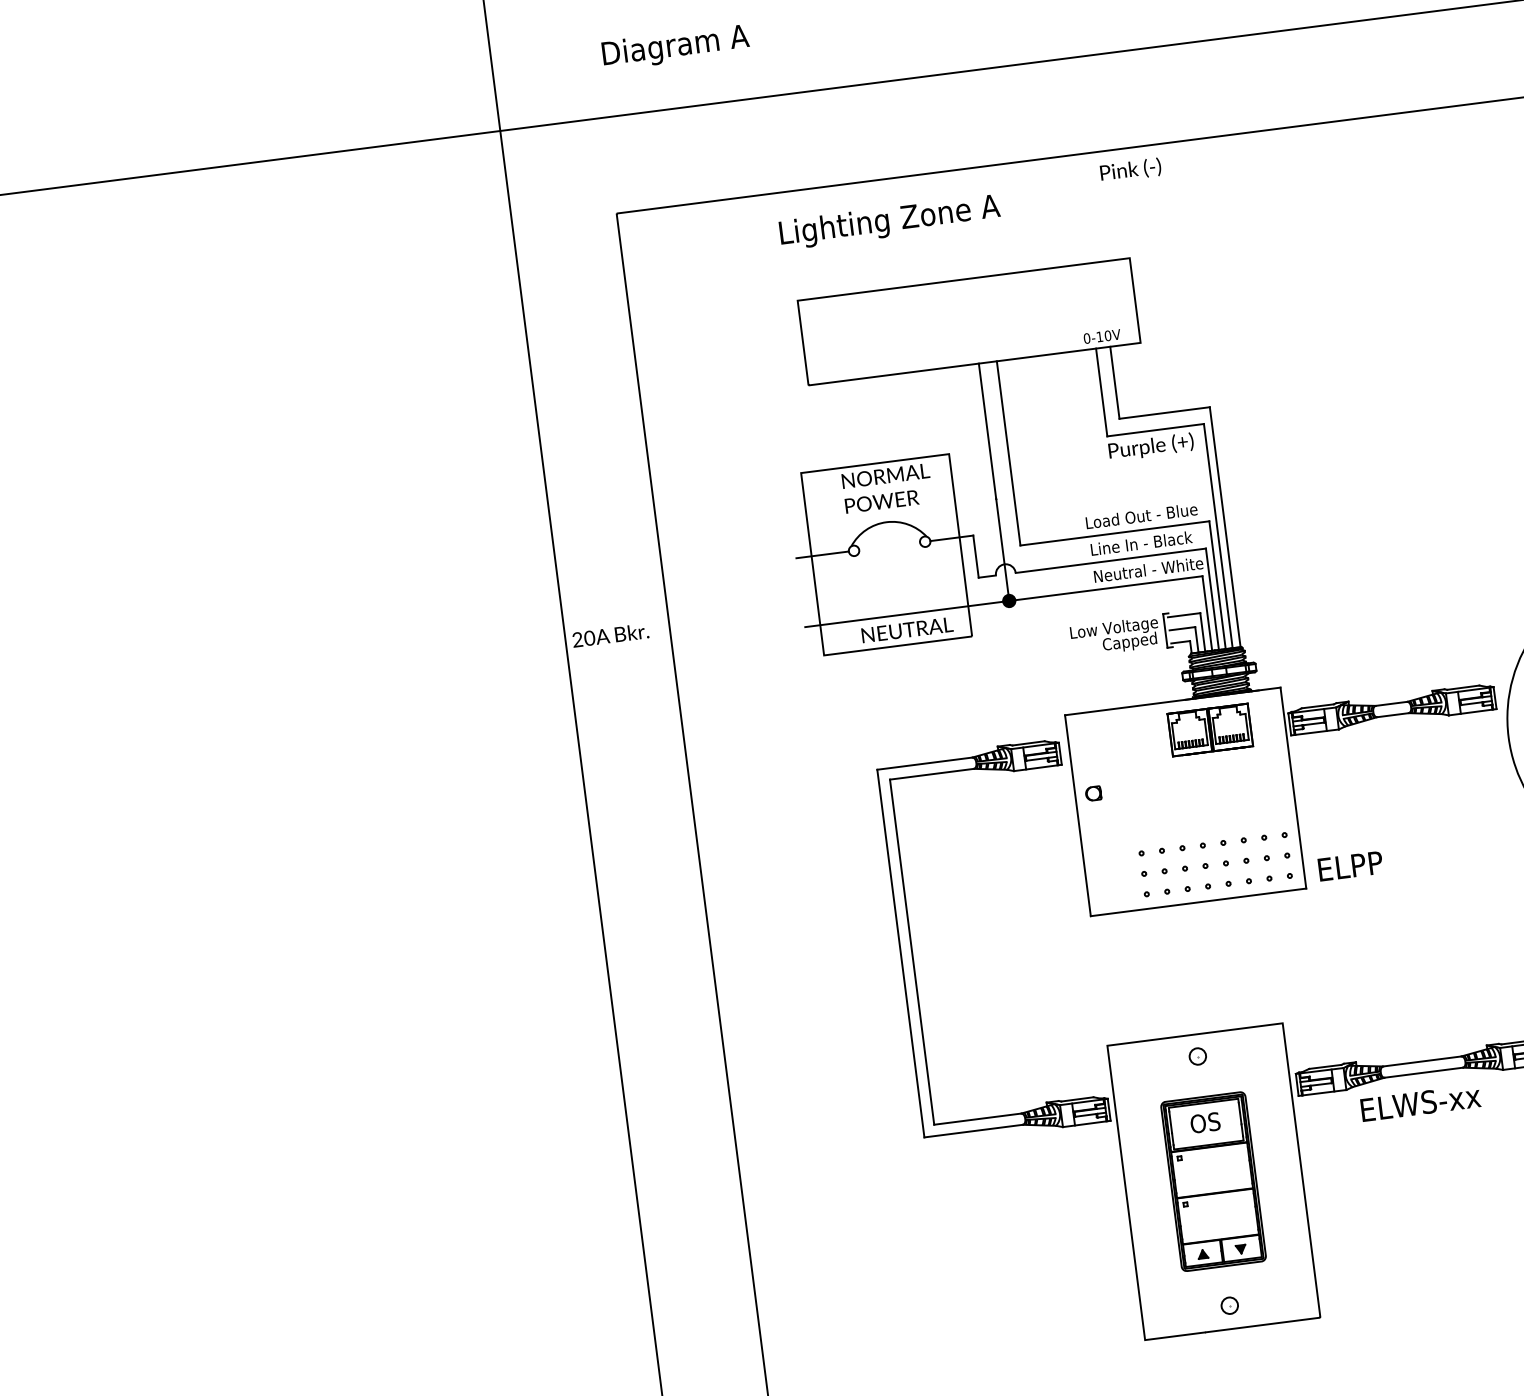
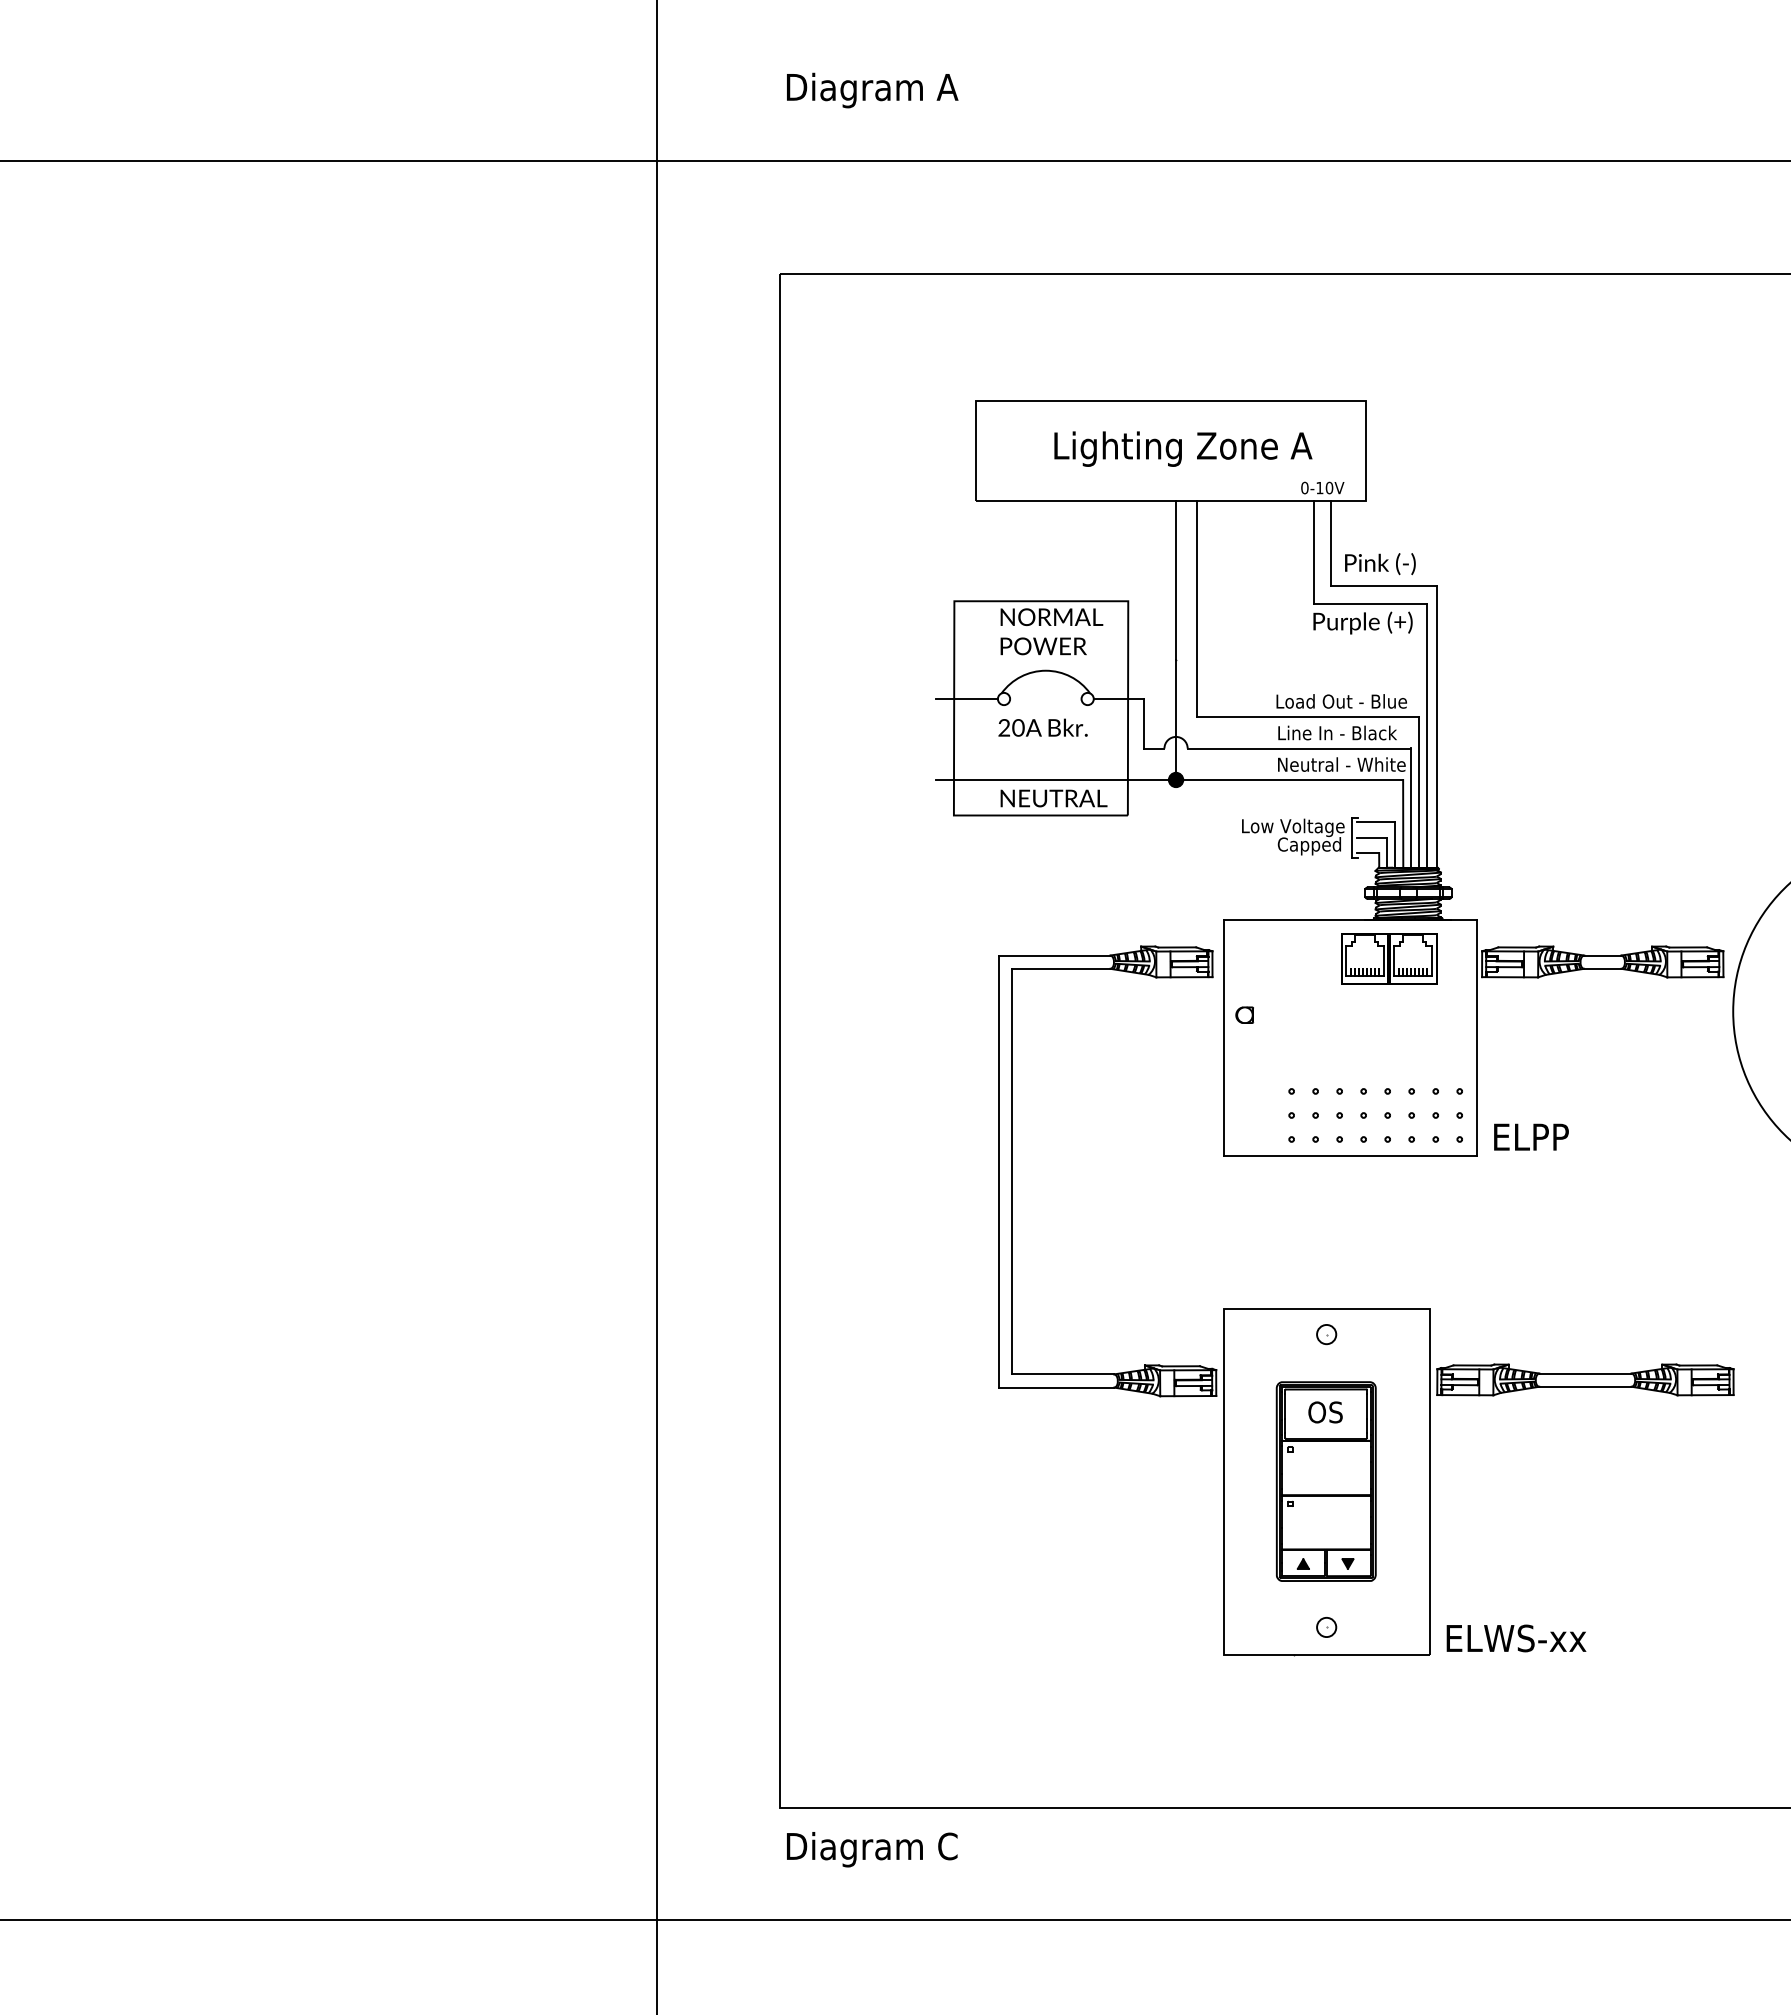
text: (1130, 170) -> (1380, 564), moved
text: (890, 221) -> (1183, 448), moved
text: (610, 635) -> (1042, 727), moved
text: (1420, 1103) -> (1516, 1638), moved

